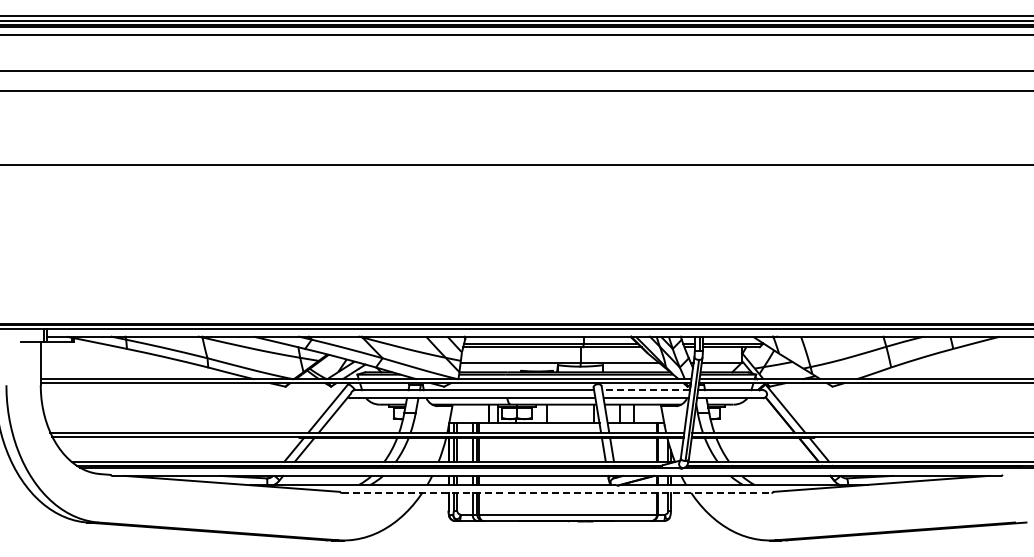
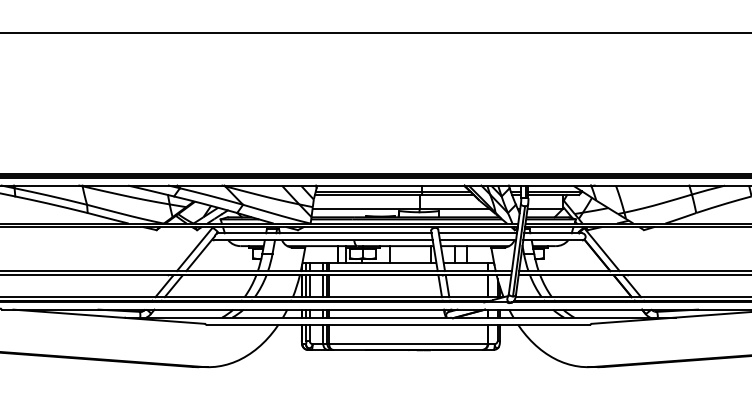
line: (646, 390) -> (478, 233), dashed -> solid
line: (556, 492) -> (398, 324), dashed -> solid

